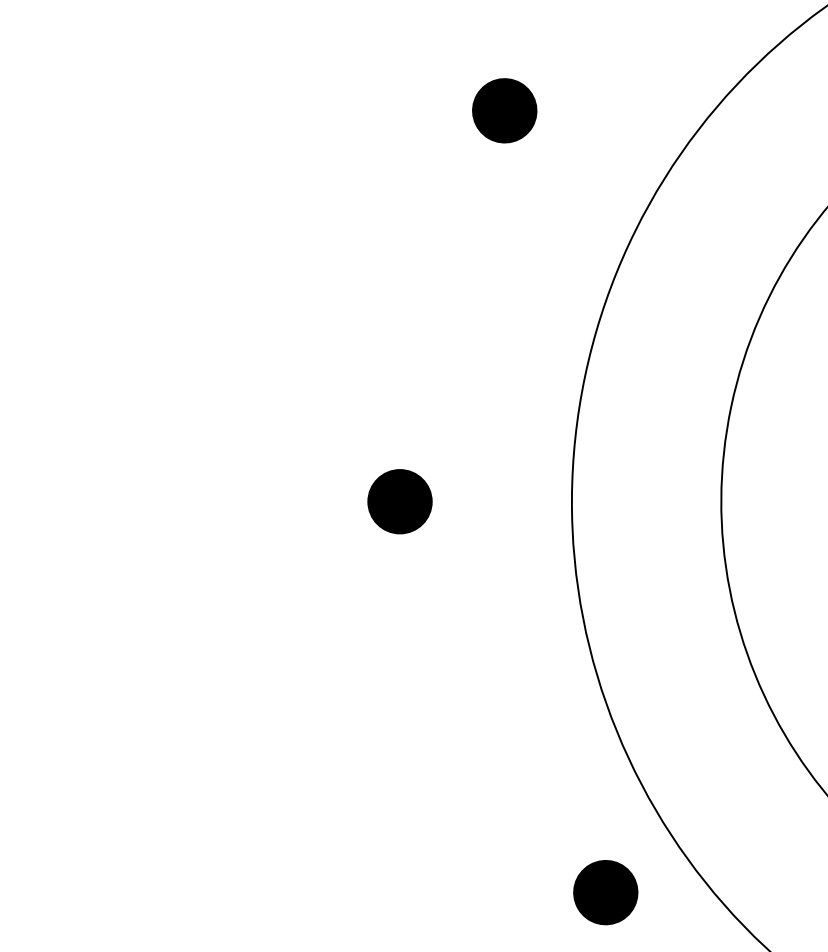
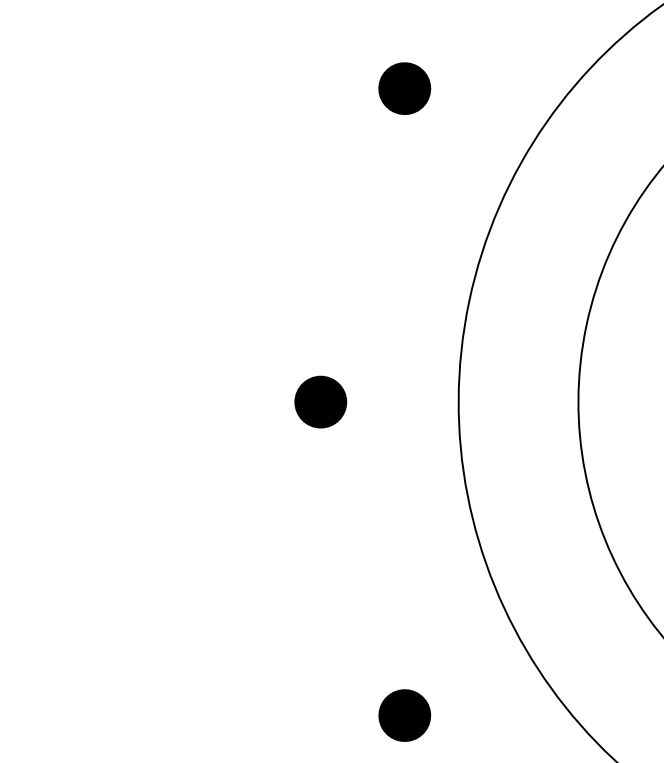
part: (605, 892) -> (404, 715), moved

